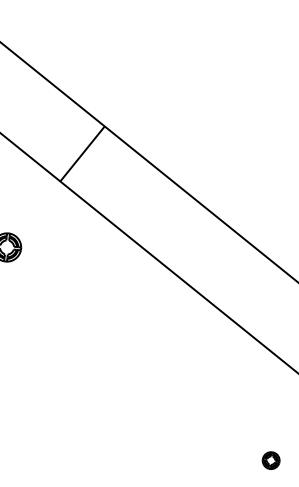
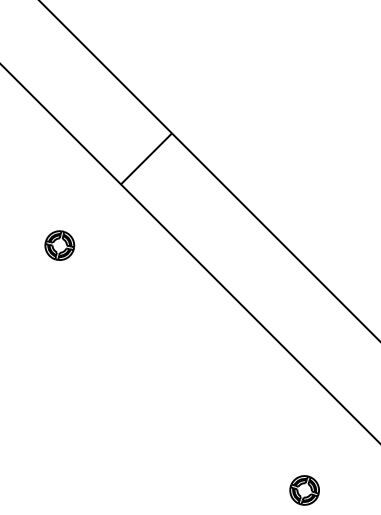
part: (271, 460) -> (304, 490), size x1.67

